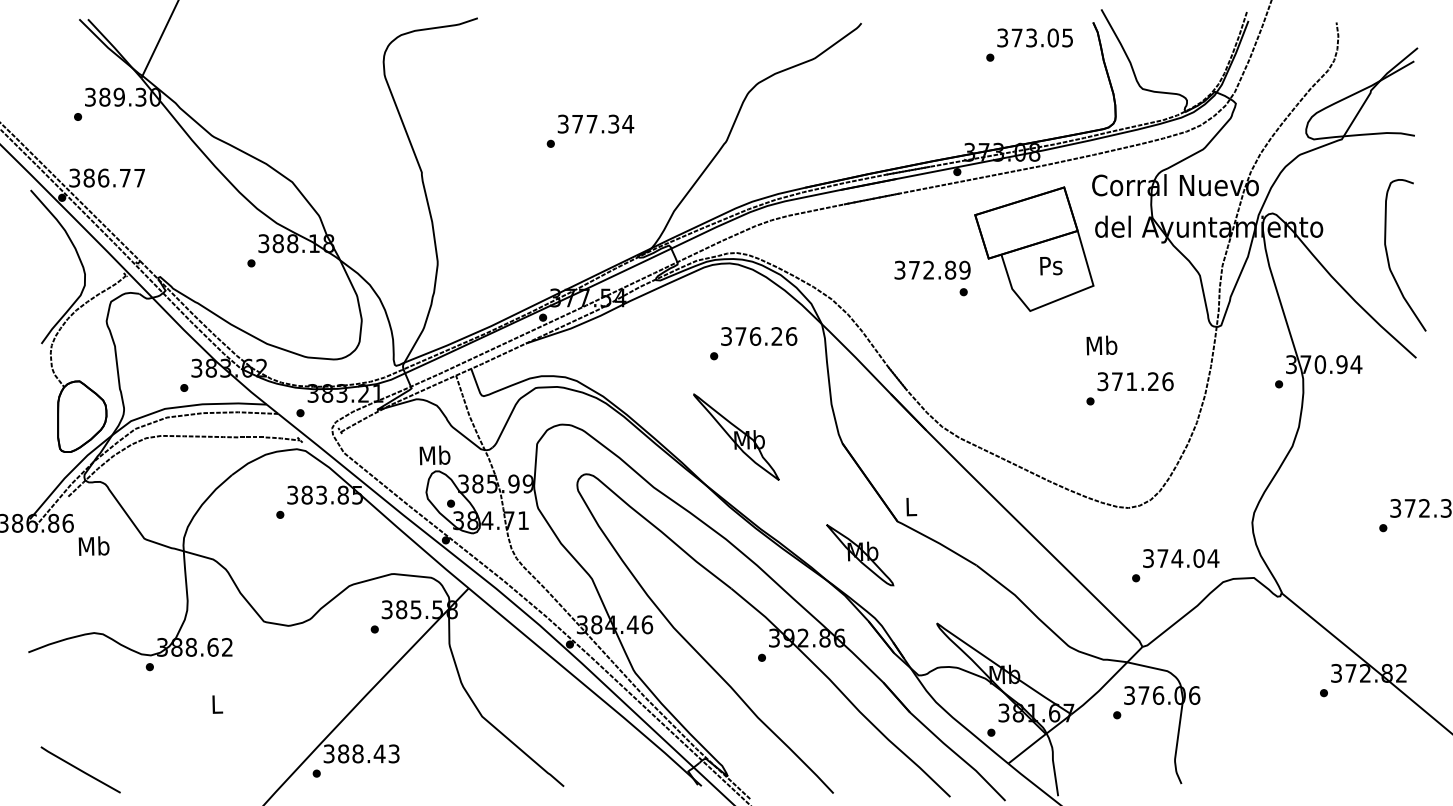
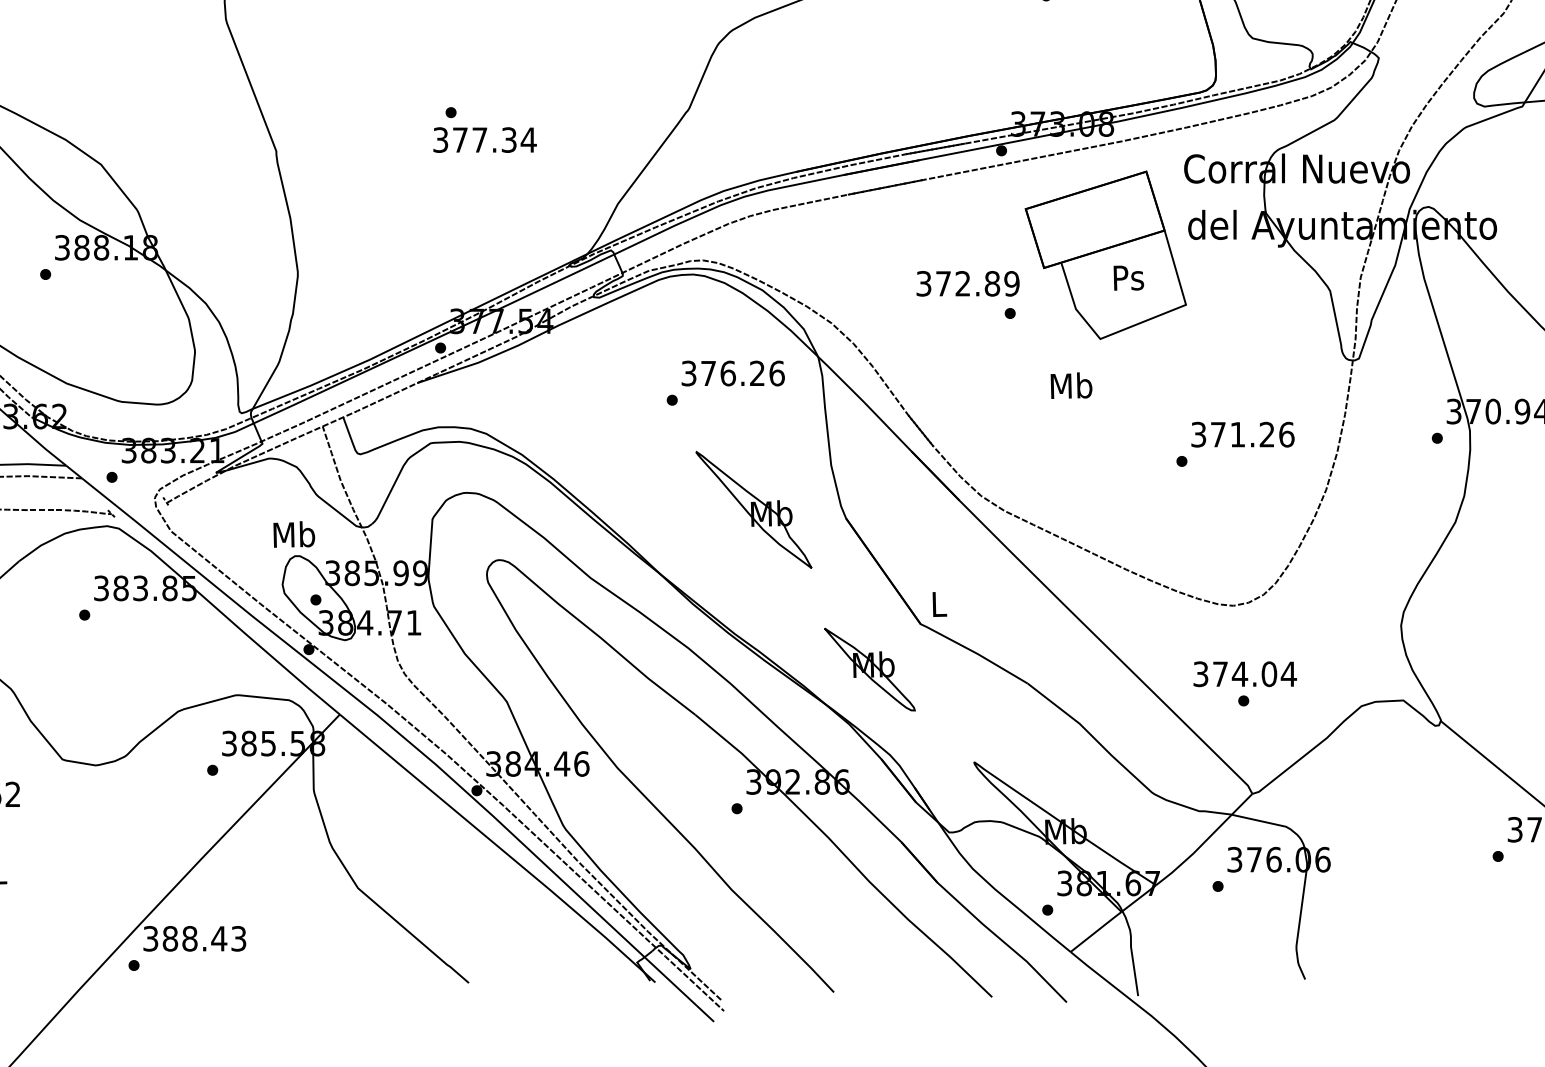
text: (595, 123) -> (484, 139), moved
text: (1101, 345) -> (1070, 385), moved
part: (736, 436) -> (753, 508), moved
text: (1181, 558) -> (1245, 674), moved

